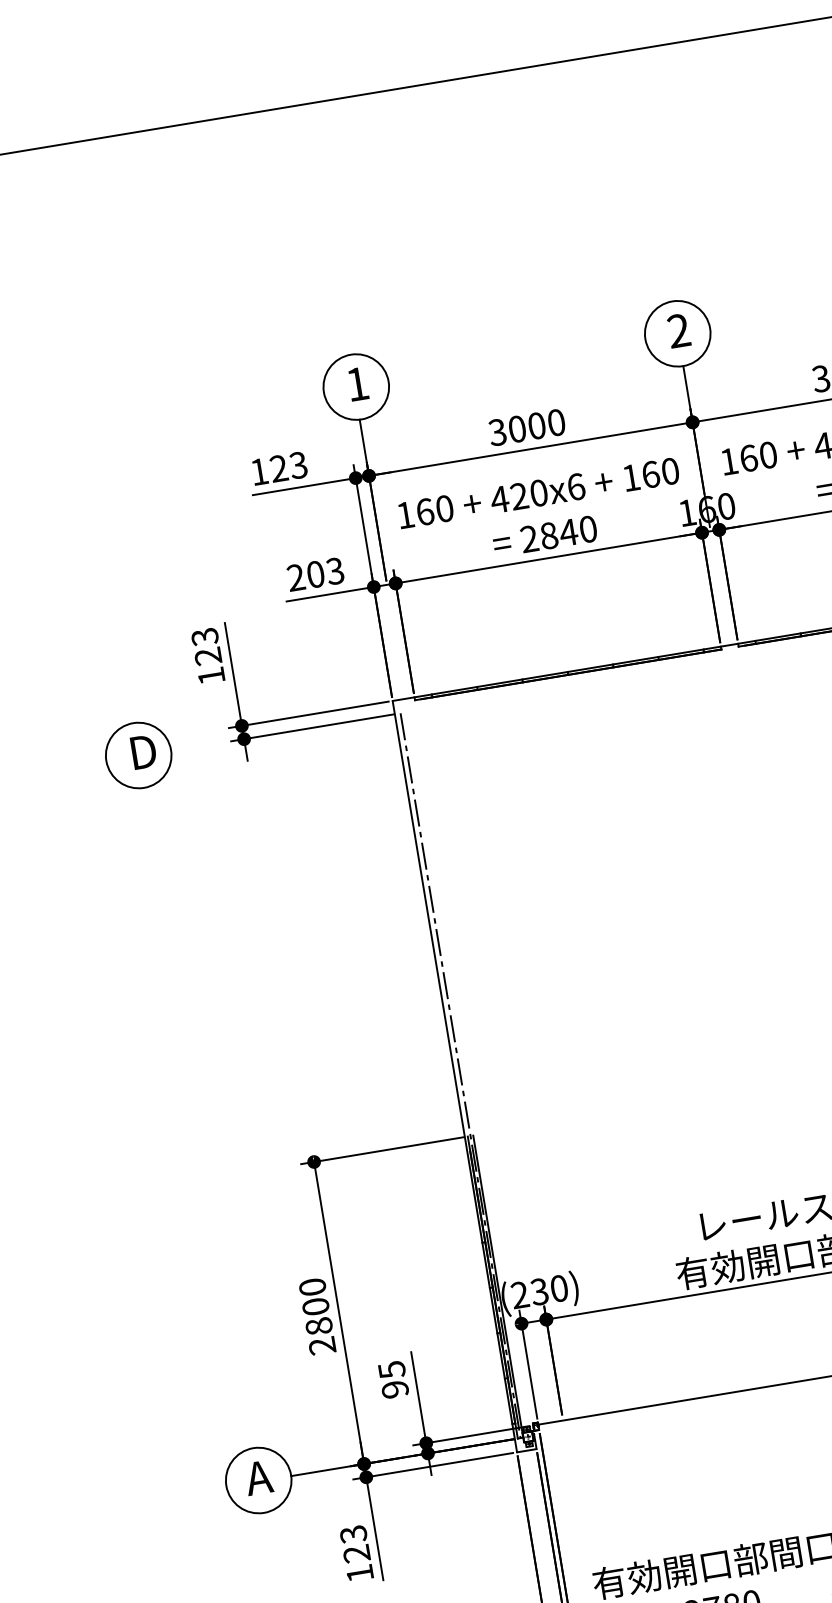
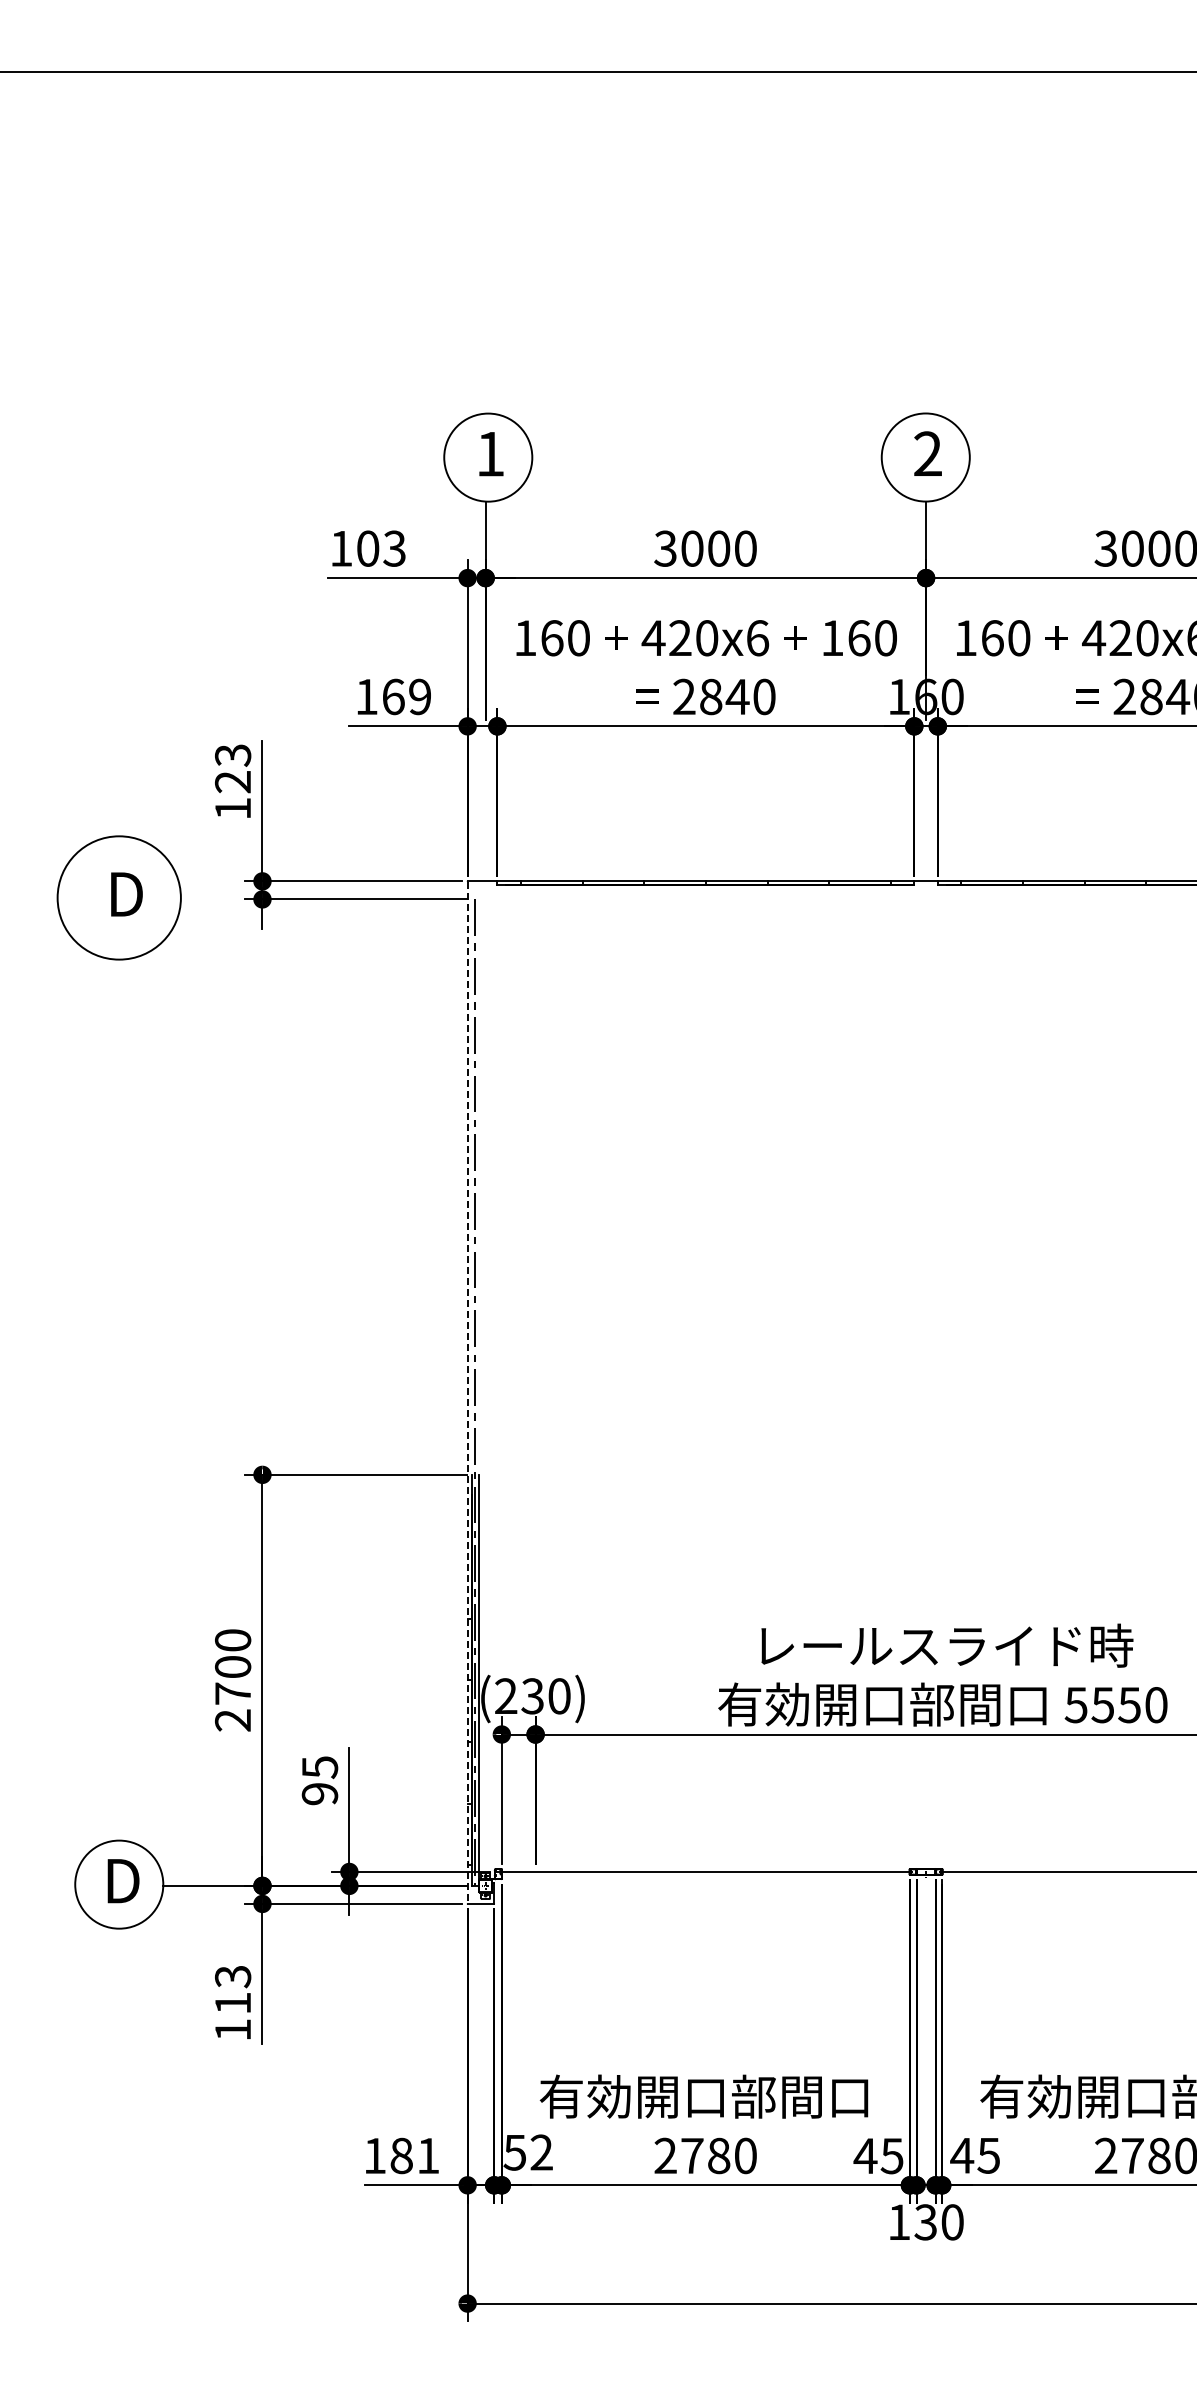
text: (279, 468) -> (368, 548), 123 -> 103
text: (314, 574) -> (392, 696), 203 -> 169
circle: (138, 755) -> (119, 897), size x1.4
line: (454, 1076) -> (467, 1392), solid -> dashed
text: (319, 1326) -> (233, 1693), 2800 -> 2700
text: (259, 1478) -> (120, 1881), A -> D
text: (356, 1554) -> (232, 2003), 123 -> 113

